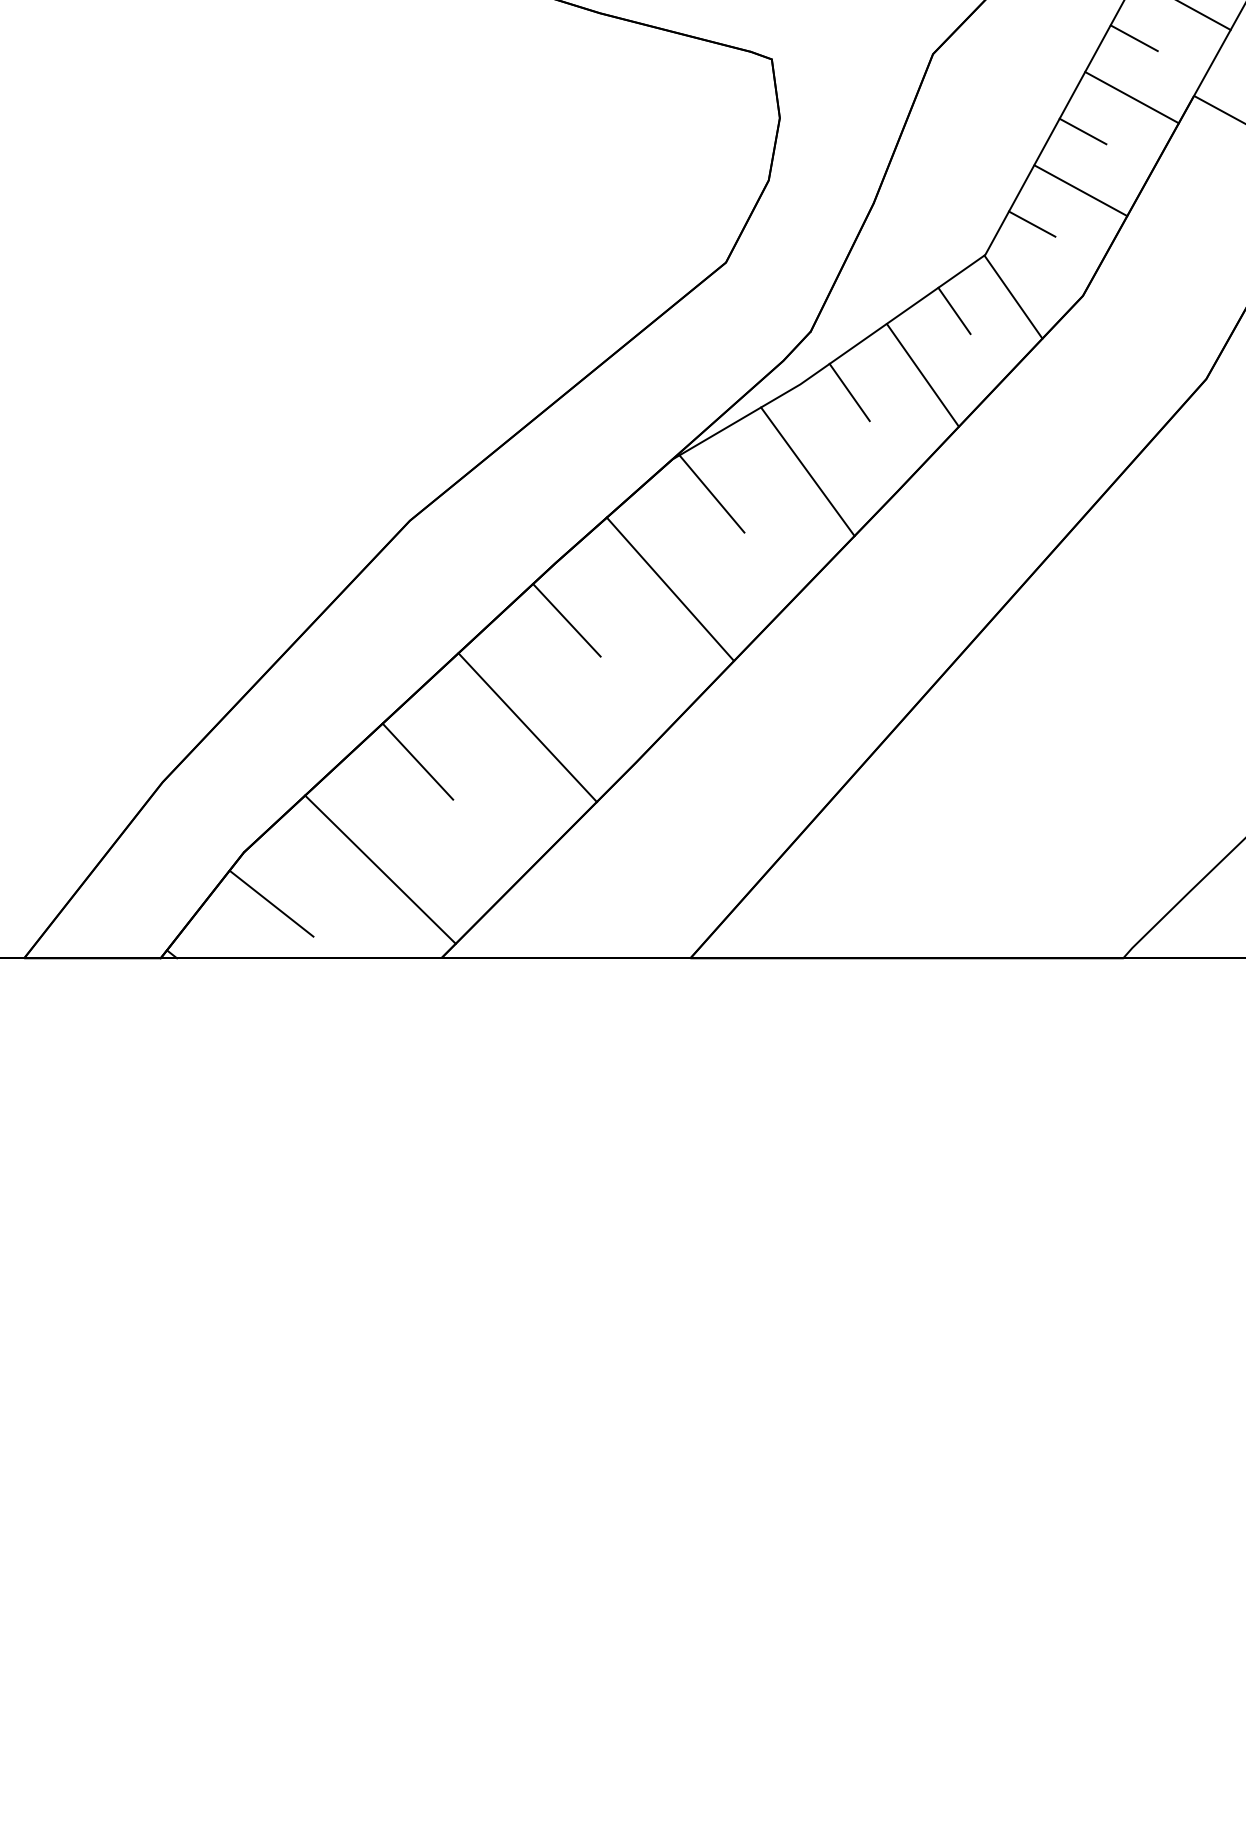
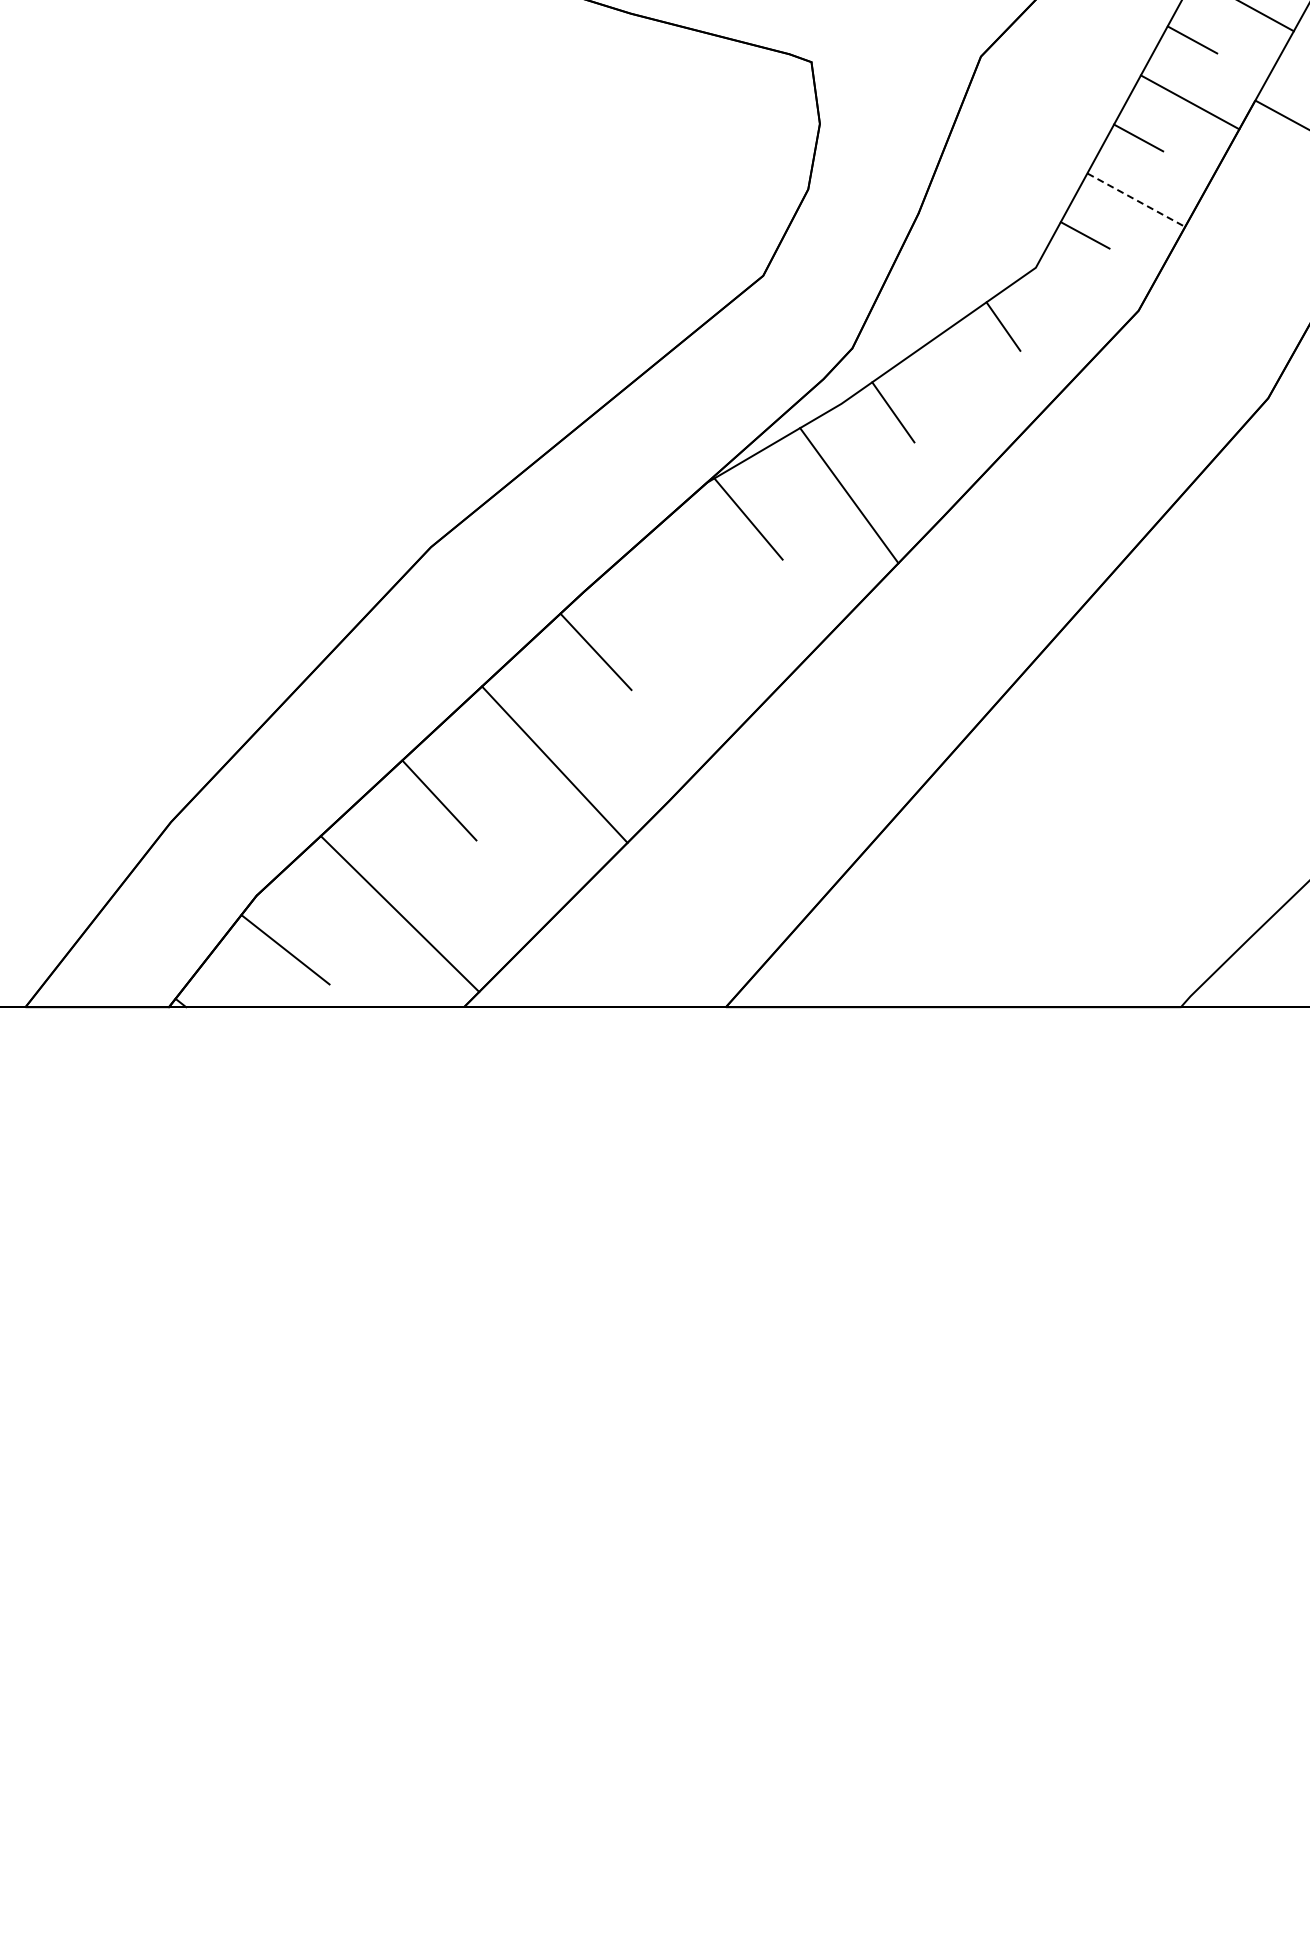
line: (1081, 190) -> (1136, 200), solid -> dashed
line: (1013, 296) -> (1065, 311), removed
line: (923, 375) -> (970, 394), removed
line: (670, 588) -> (704, 618), removed

